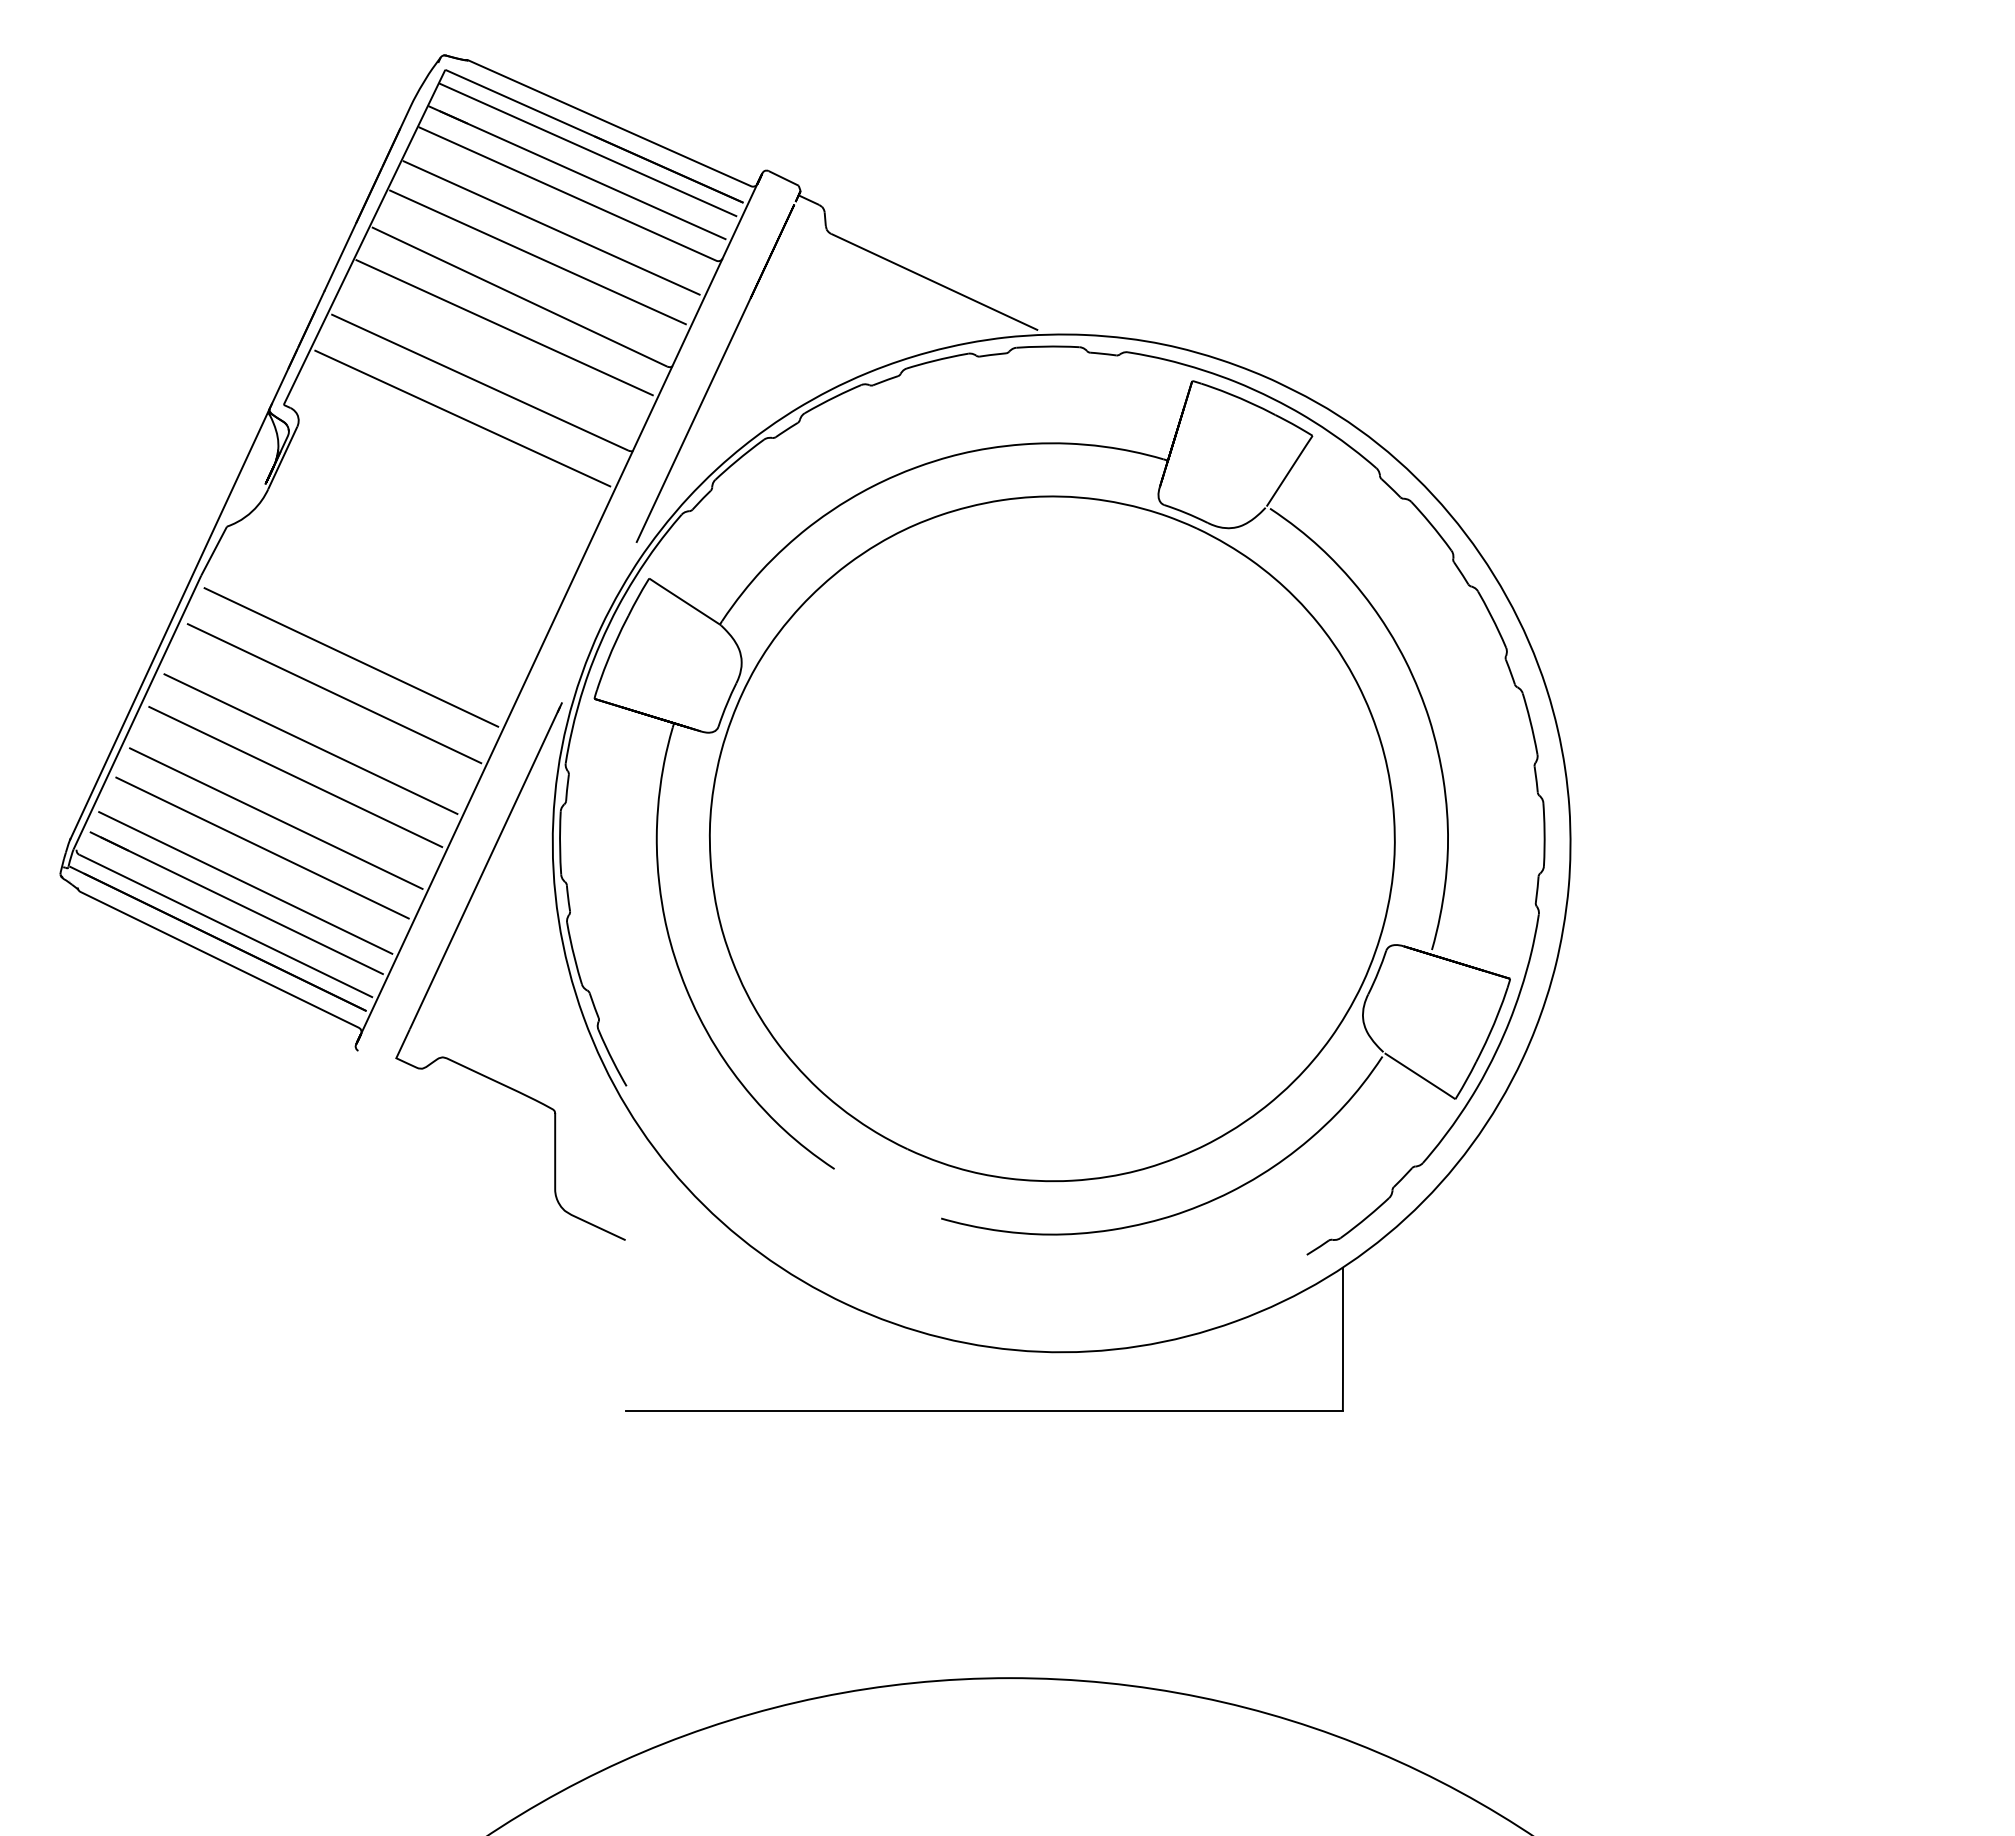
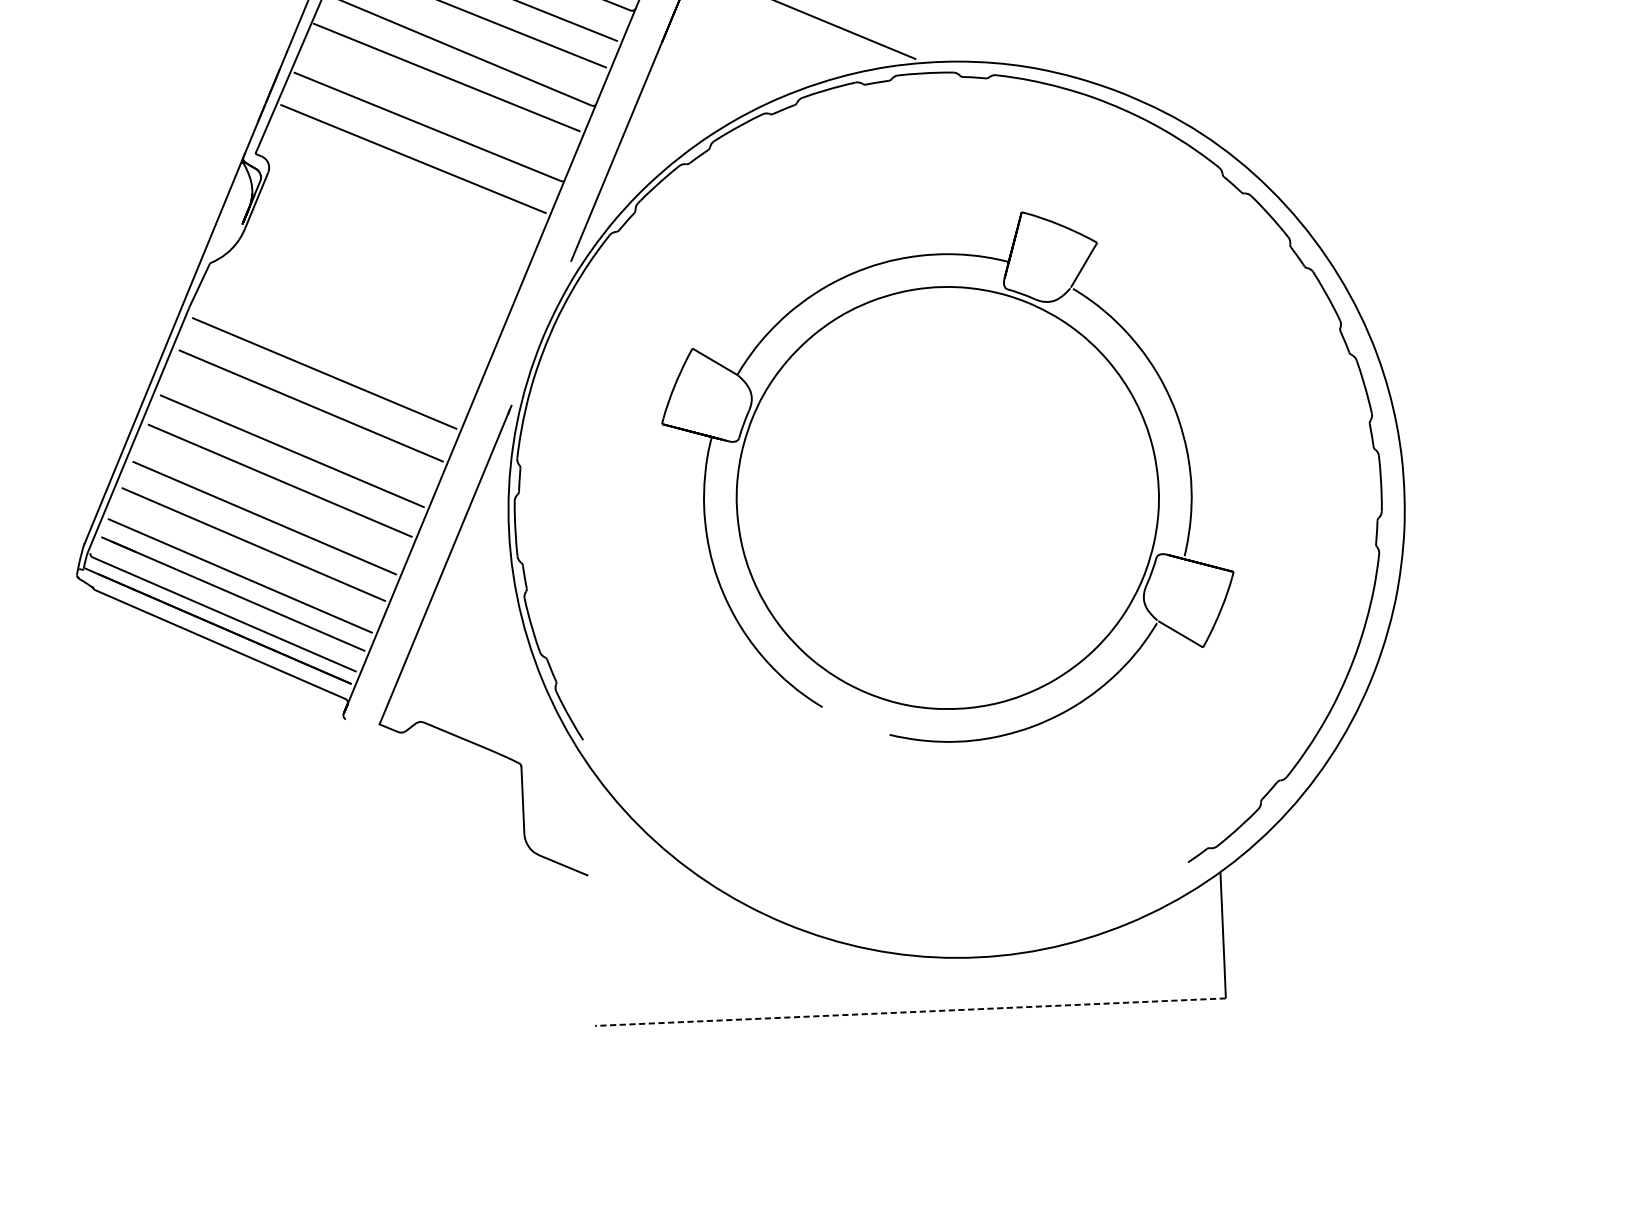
part: (1051, 807) -> (946, 478), size x0.7
line: (983, 1411) -> (909, 1012), solid -> dashed

